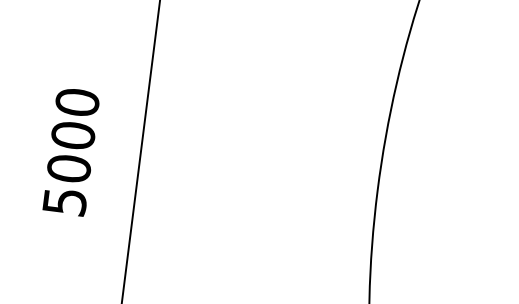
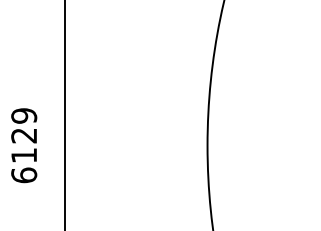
text: (71, 151) -> (24, 145), 5000 -> 6129

